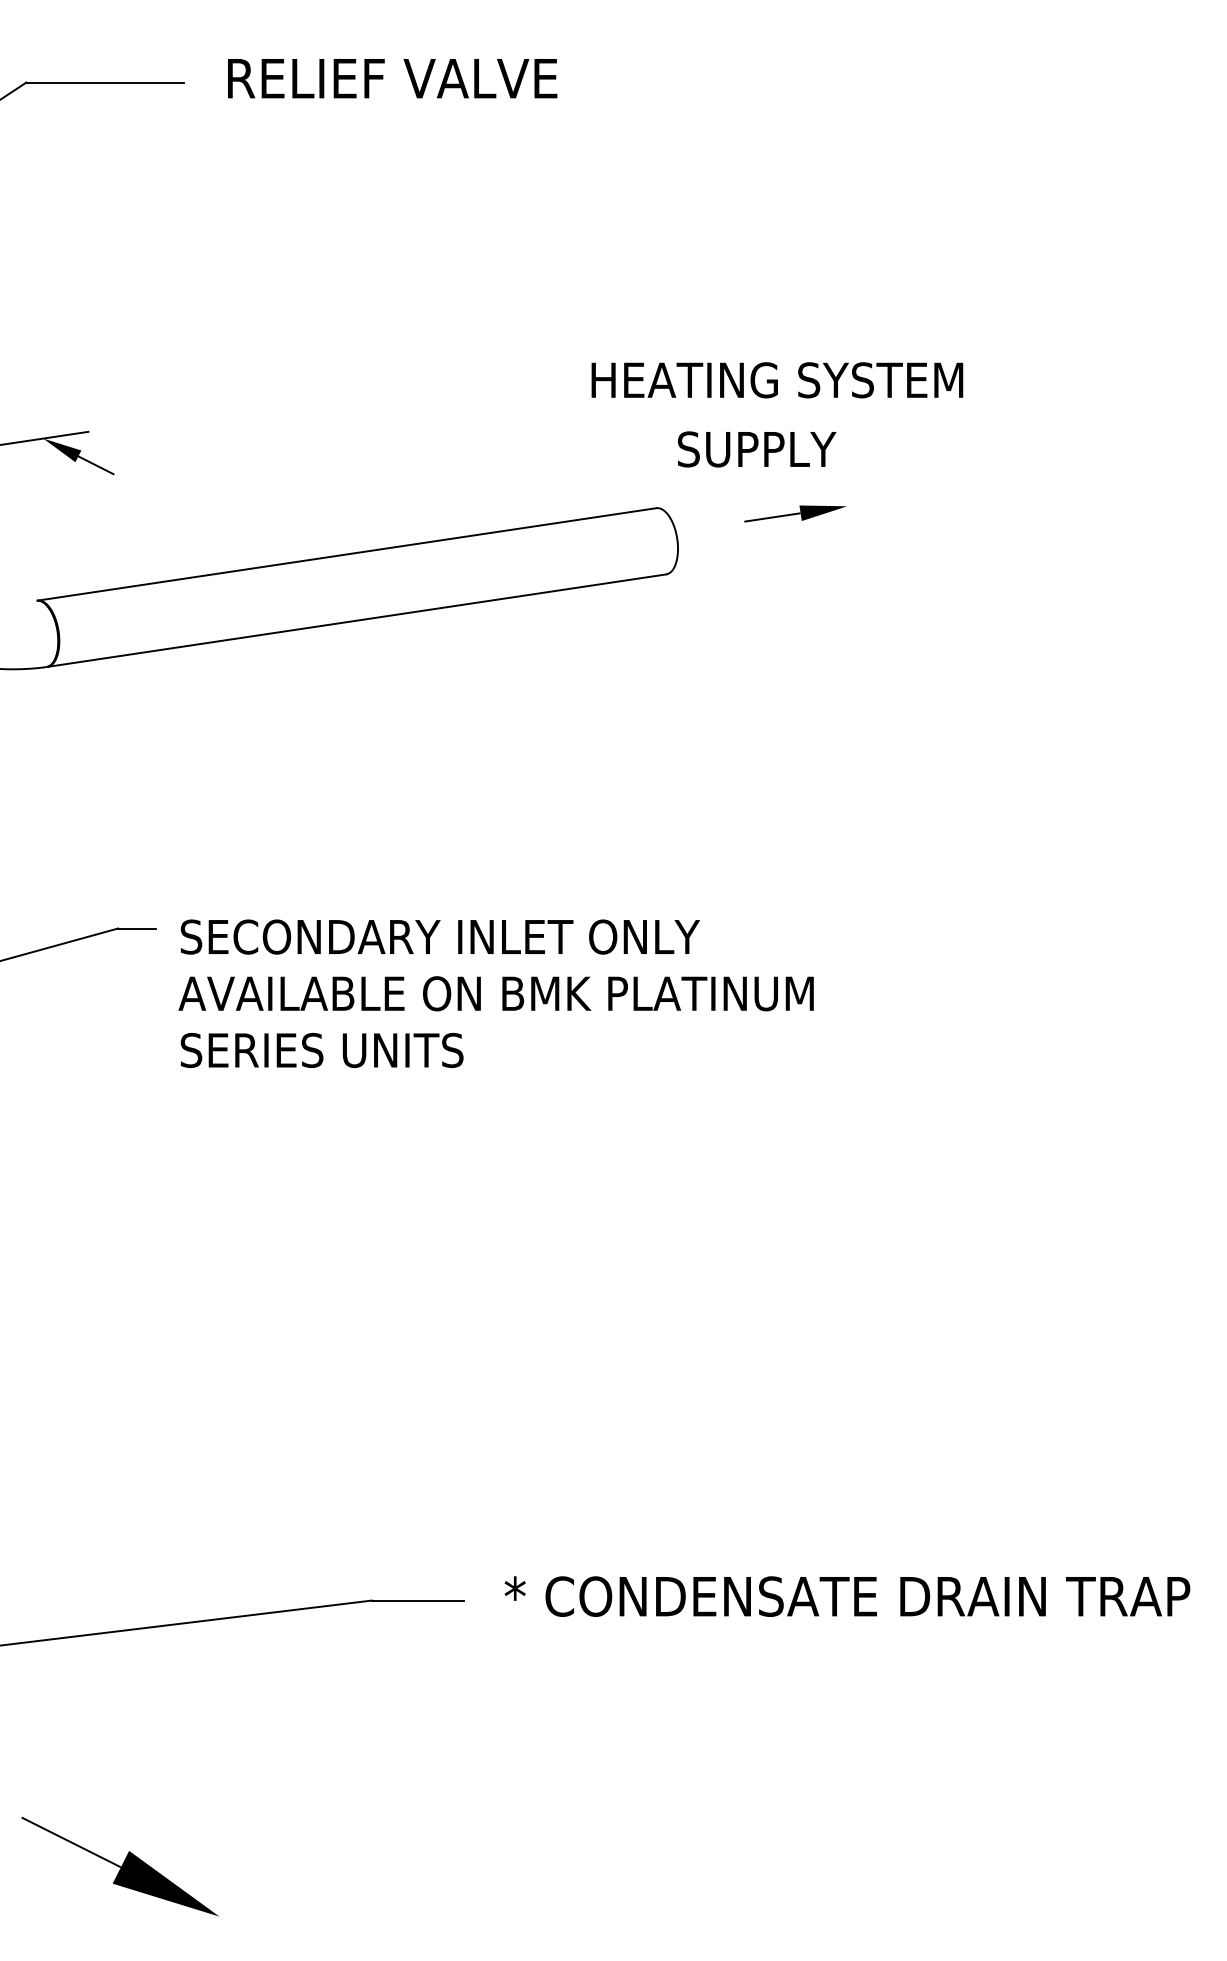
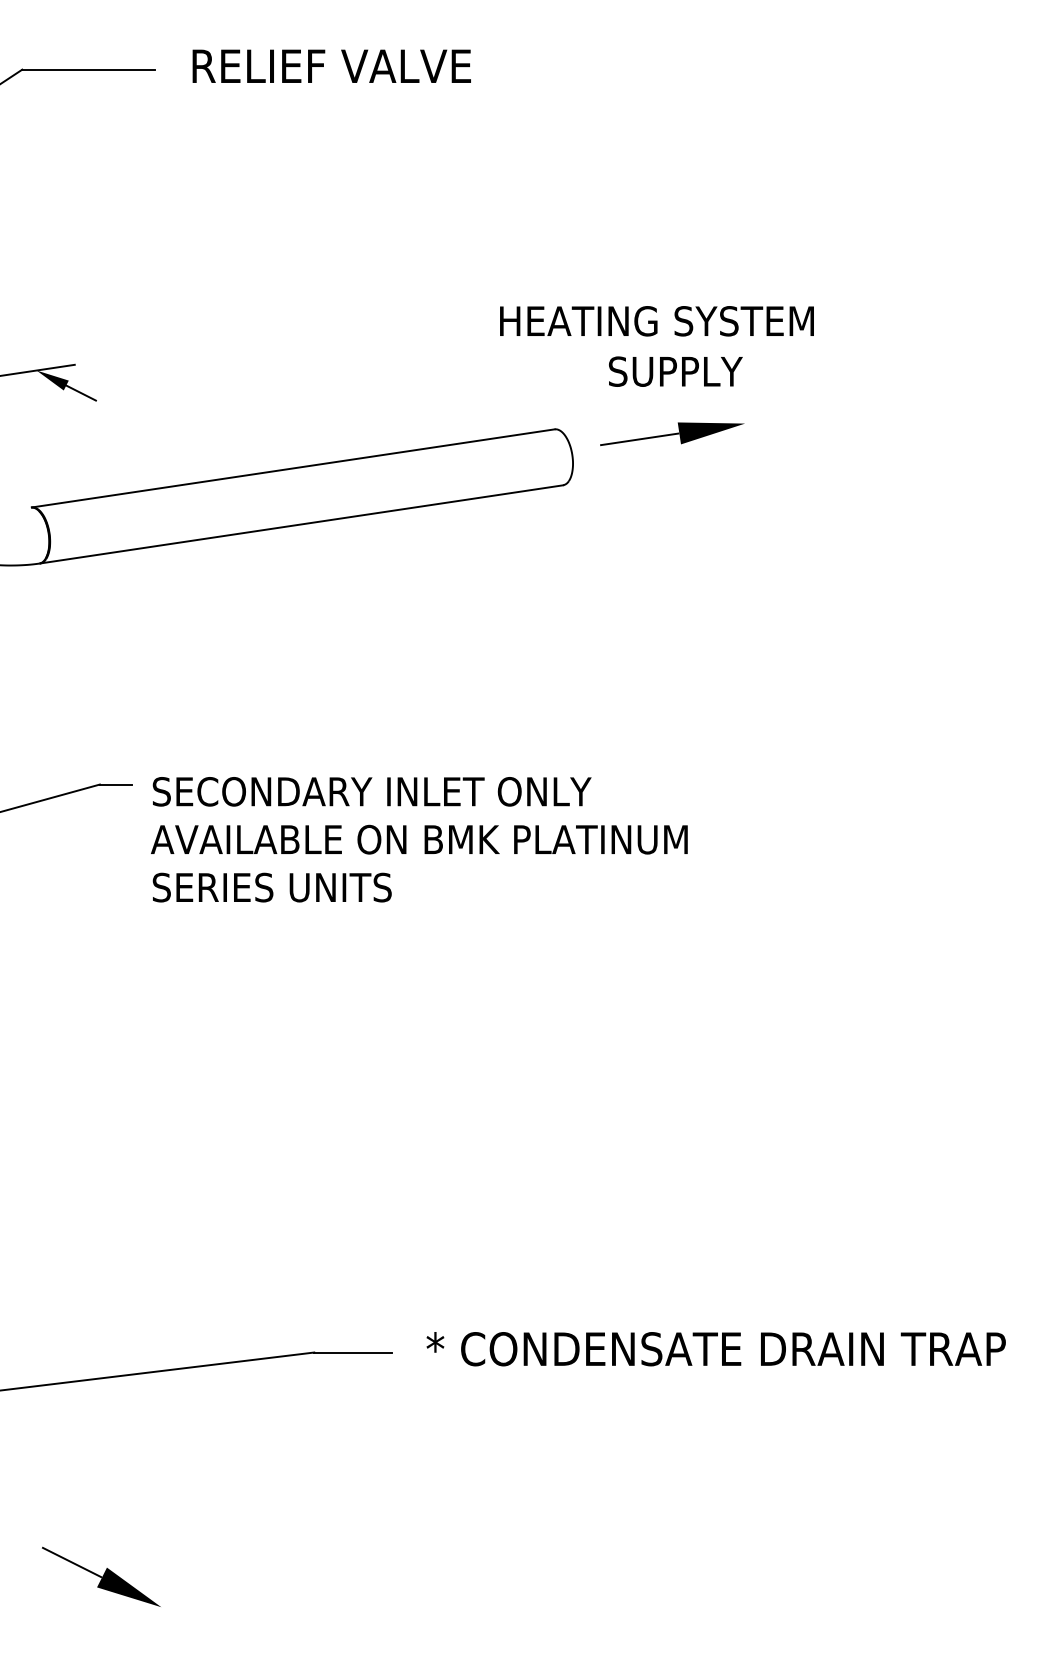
text: (756, 449) -> (675, 371), moved
part: (795, 513) -> (672, 433), size x1.67
part: (120, 1865) -> (101, 1576), size x0.71

